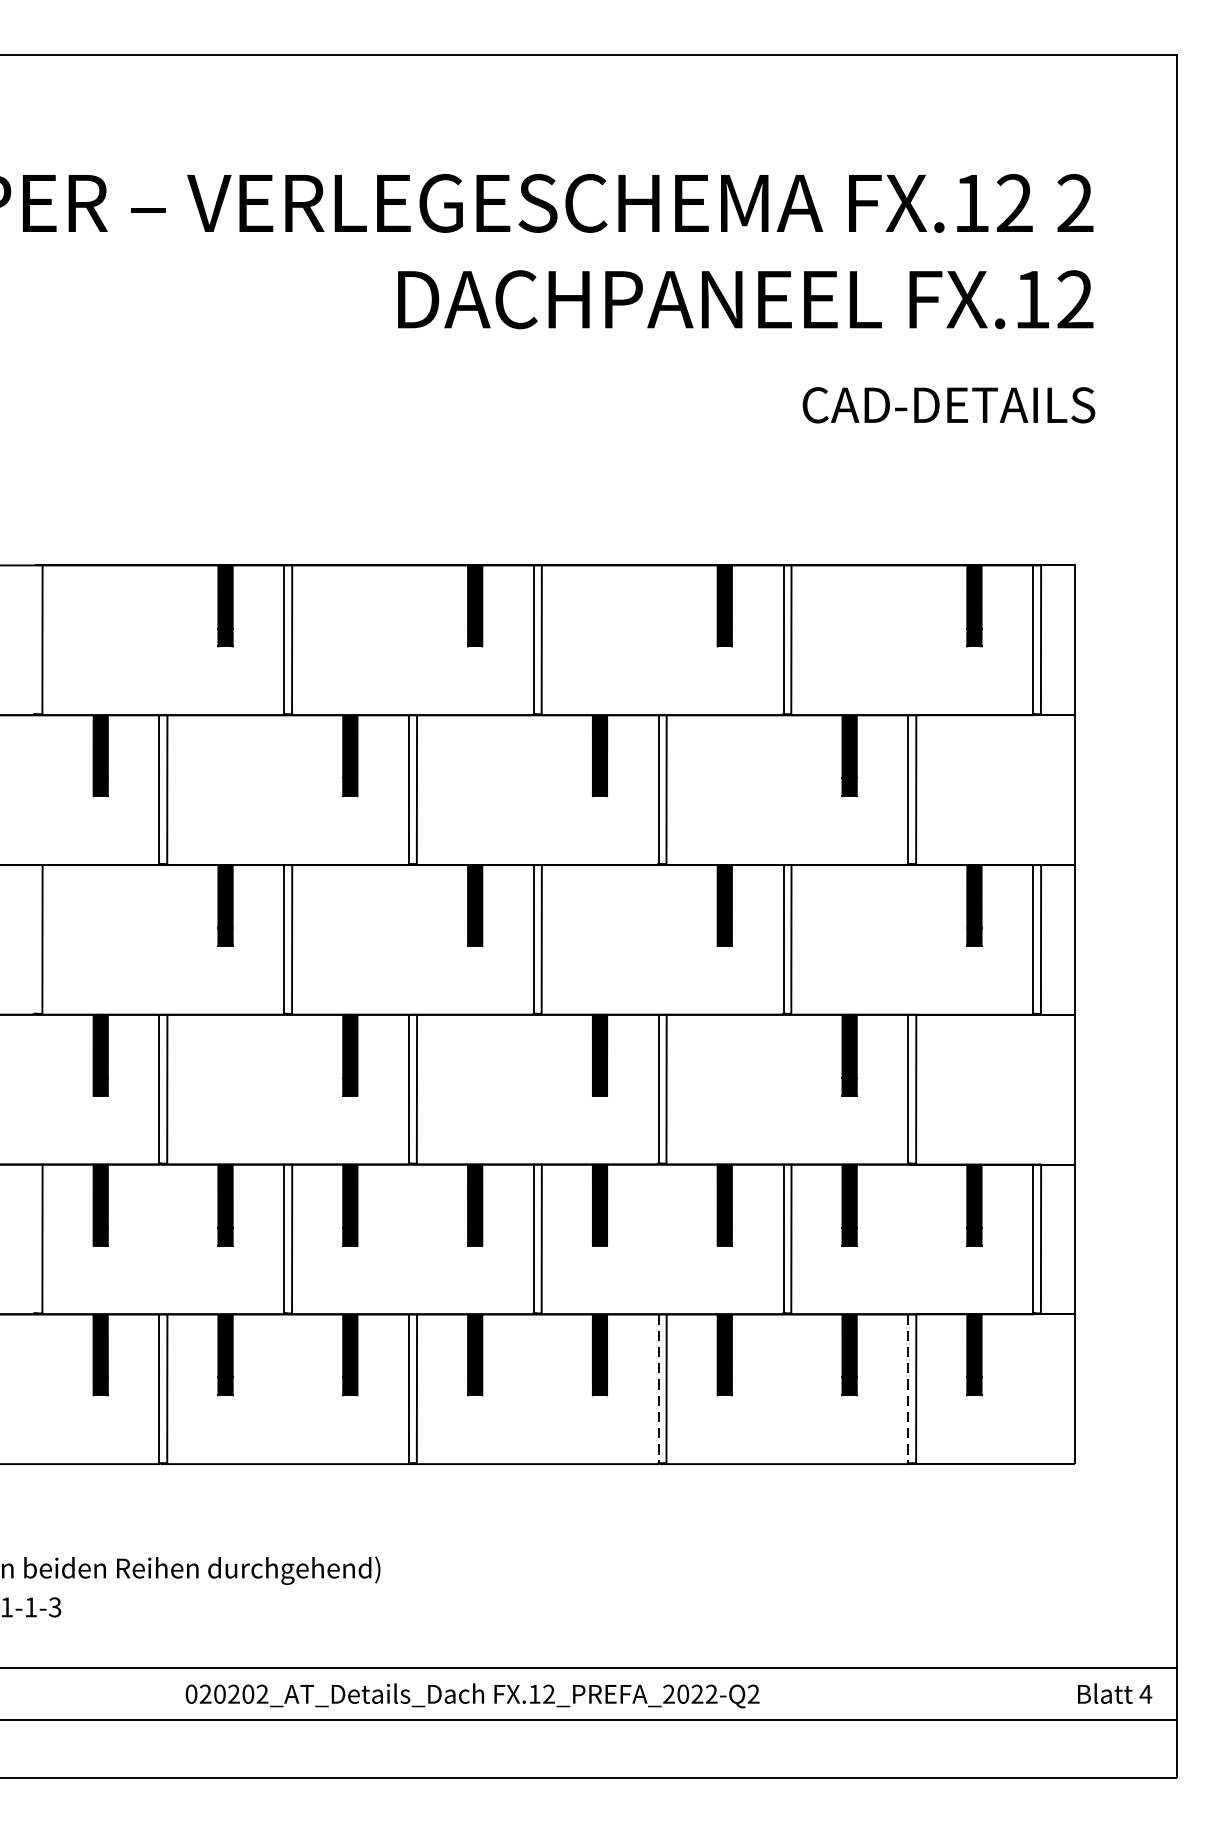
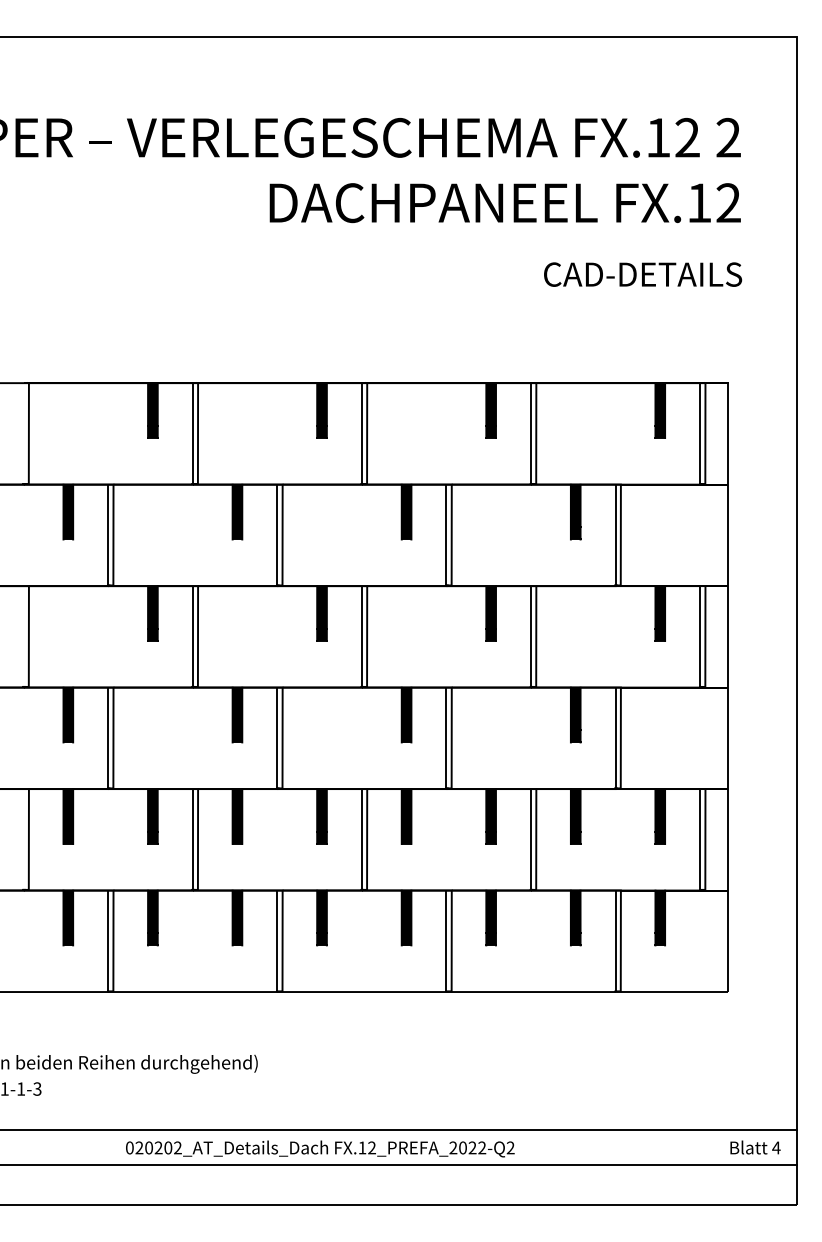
line: (658, 1389) -> (446, 941), dashed -> solid
line: (908, 1389) -> (615, 941), dashed -> solid

